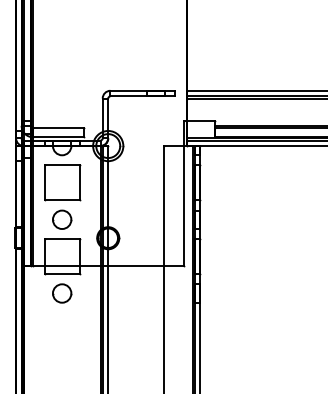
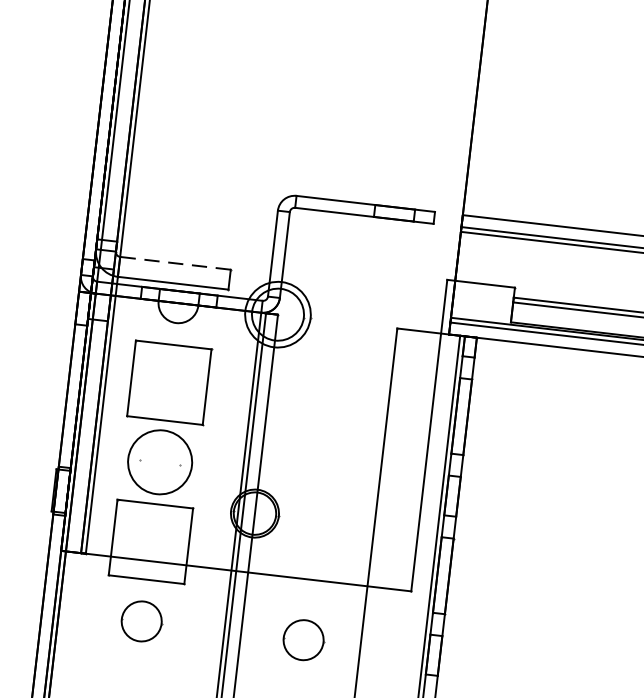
line: (58, 128) -> (174, 264), solid -> dashed
circle: (61, 219) -> (158, 461), size x1.6
circle: (137, 293) -> (304, 640), added

